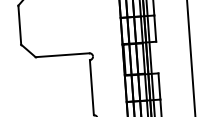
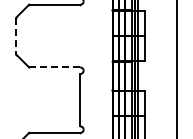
line: (19, 25) -> (16, 36), solid -> dashed
line: (62, 55) -> (54, 67), solid -> dashed

